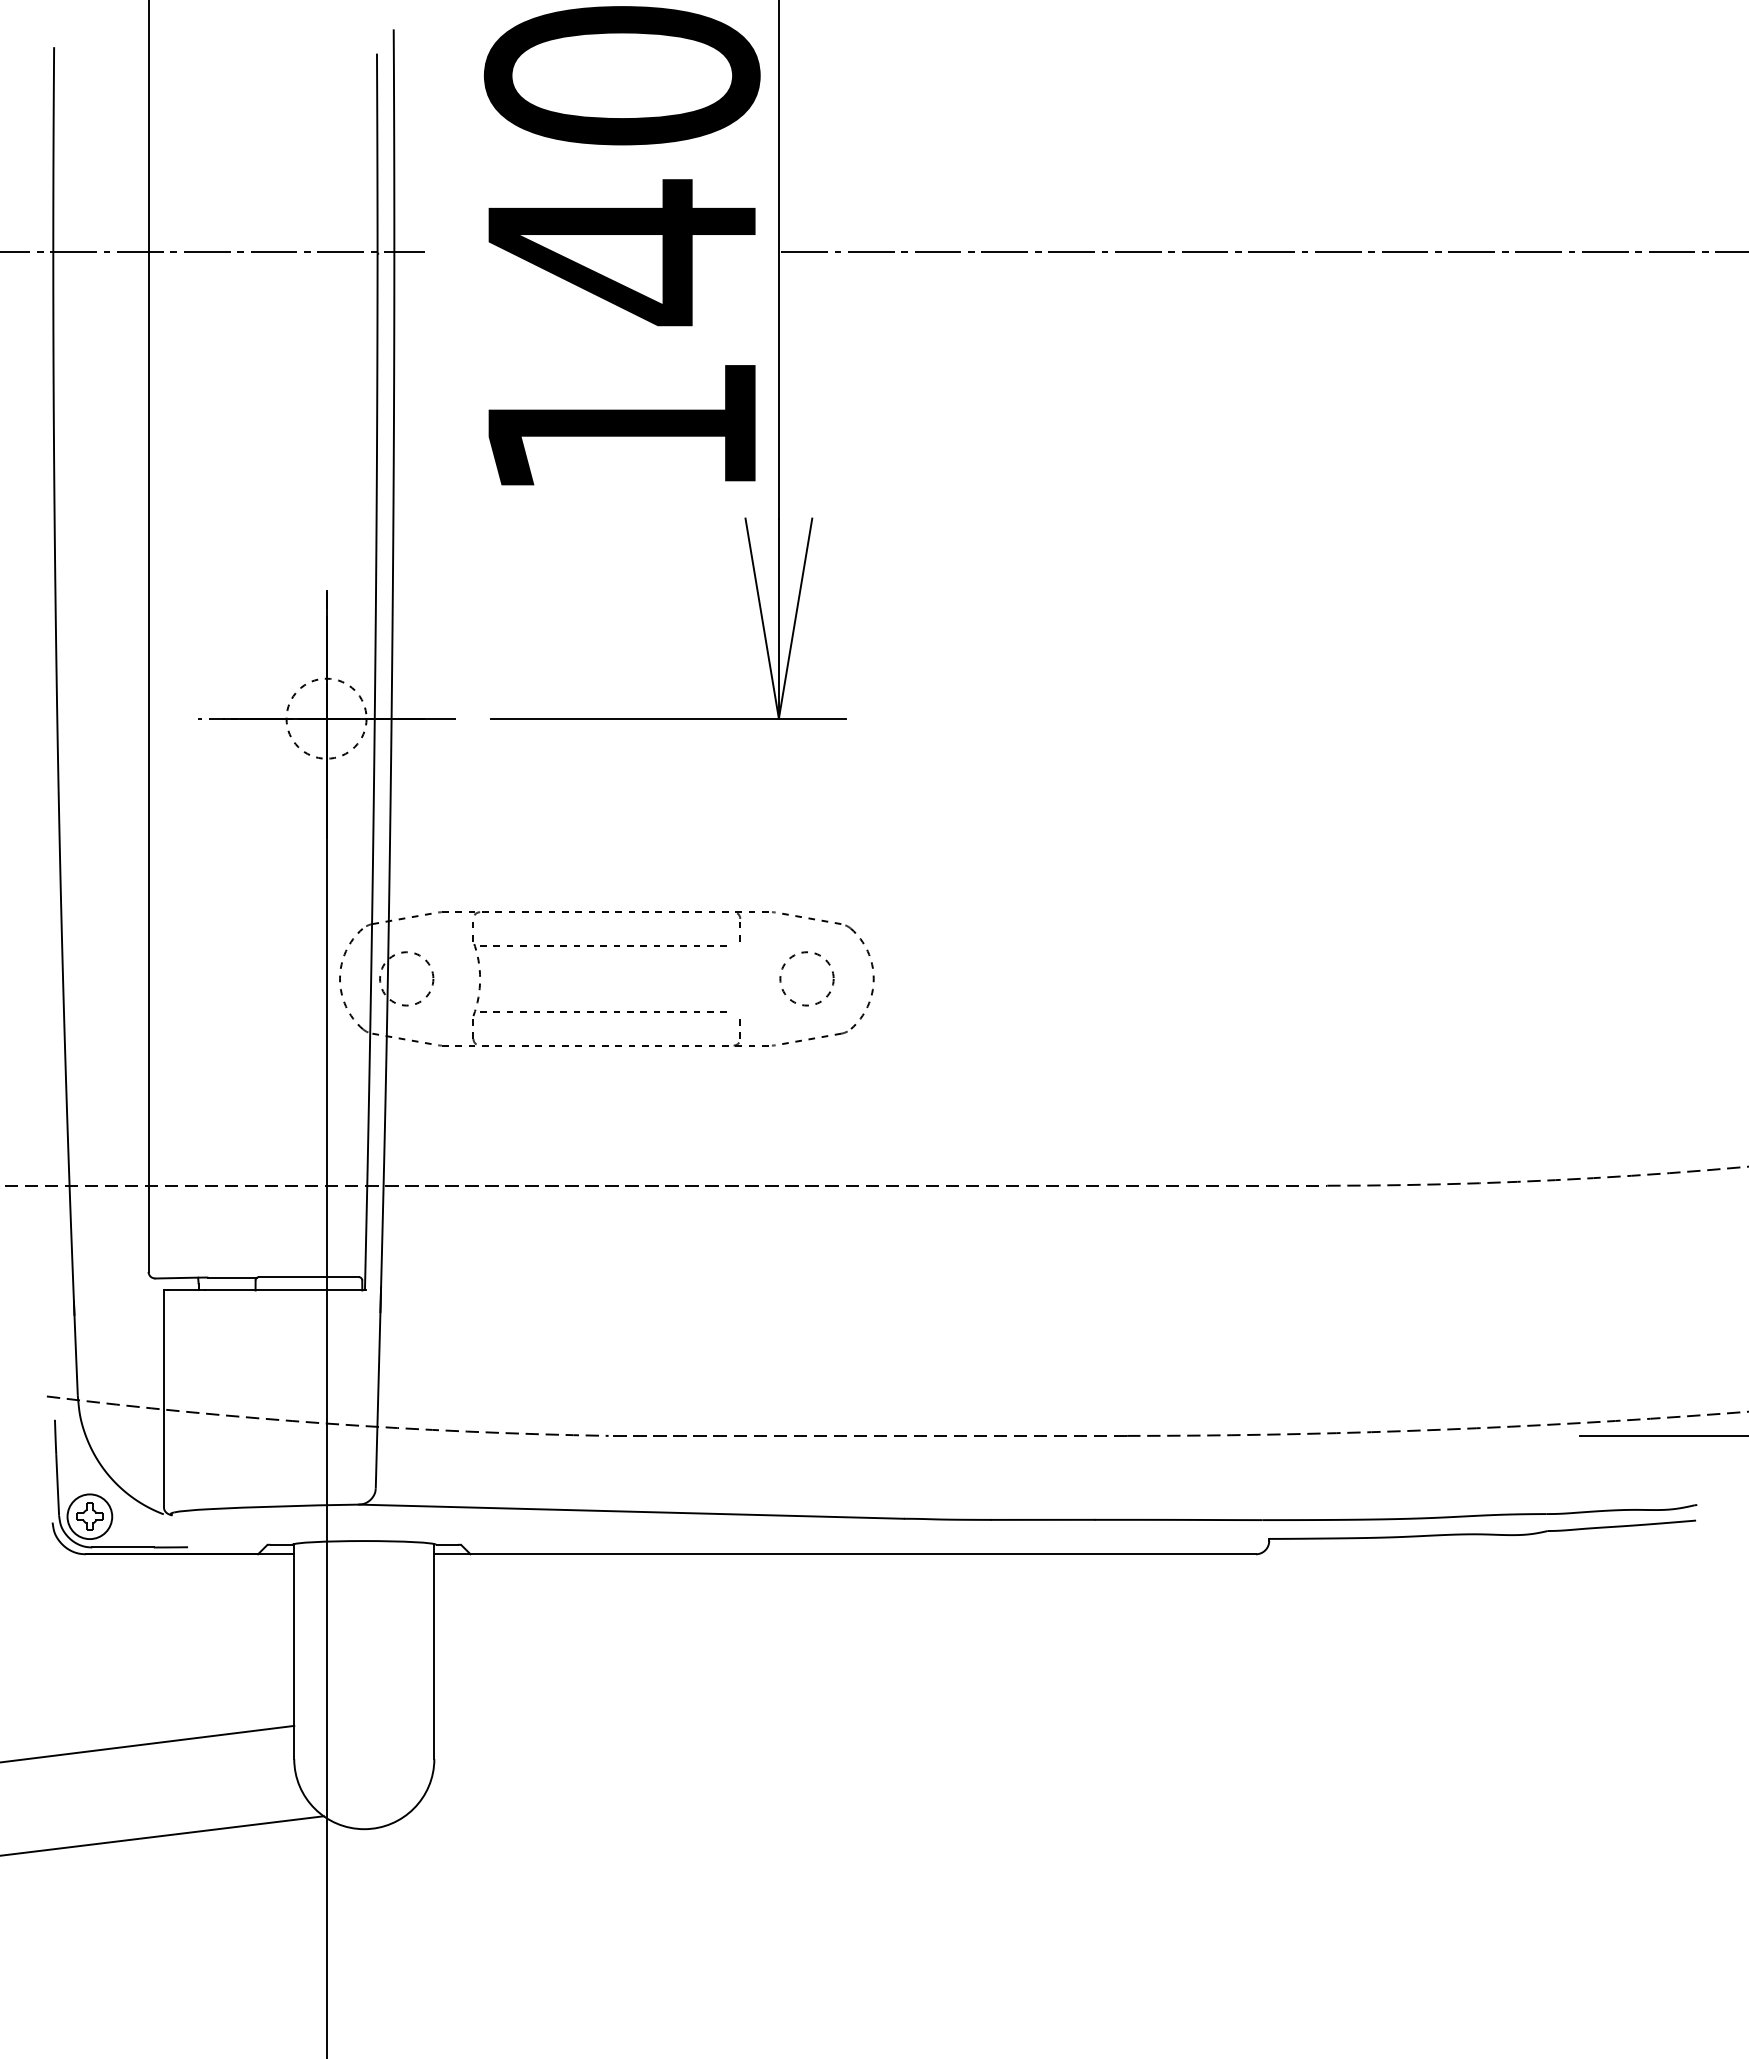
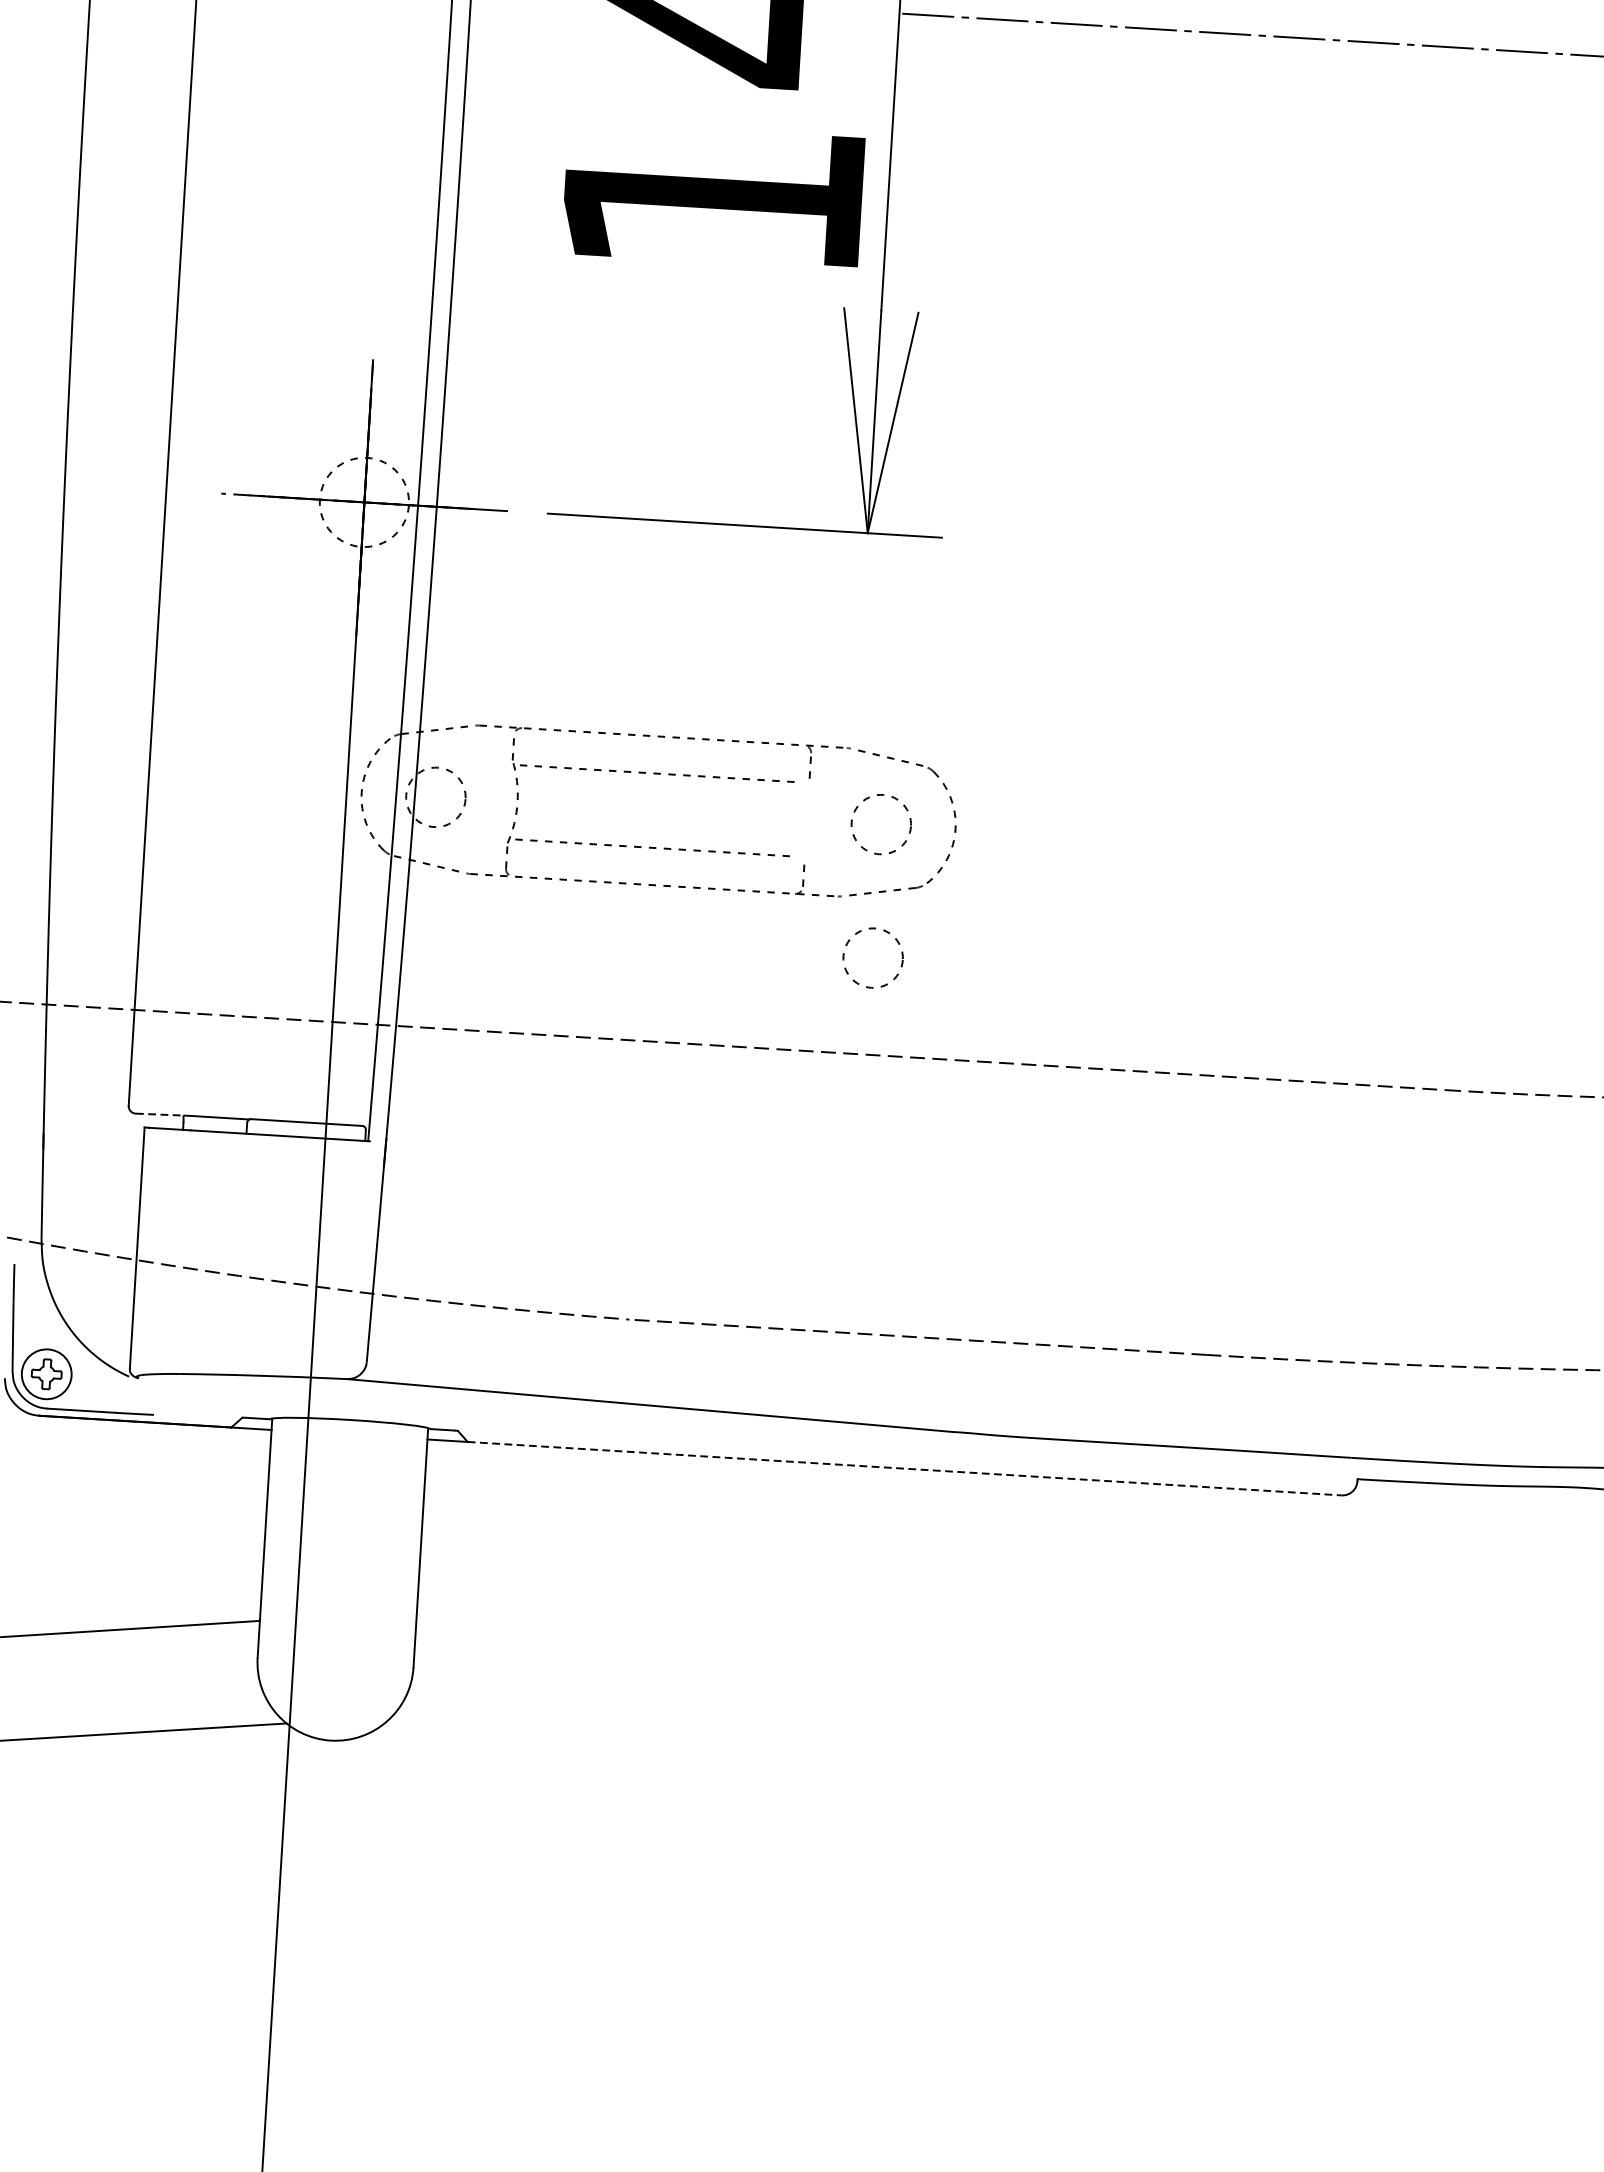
circle: (806, 1098) -> (872, 957), added
line: (177, 1278) -> (160, 1115), solid -> dashed
line: (863, 1554) -> (904, 1468), solid -> dashed

